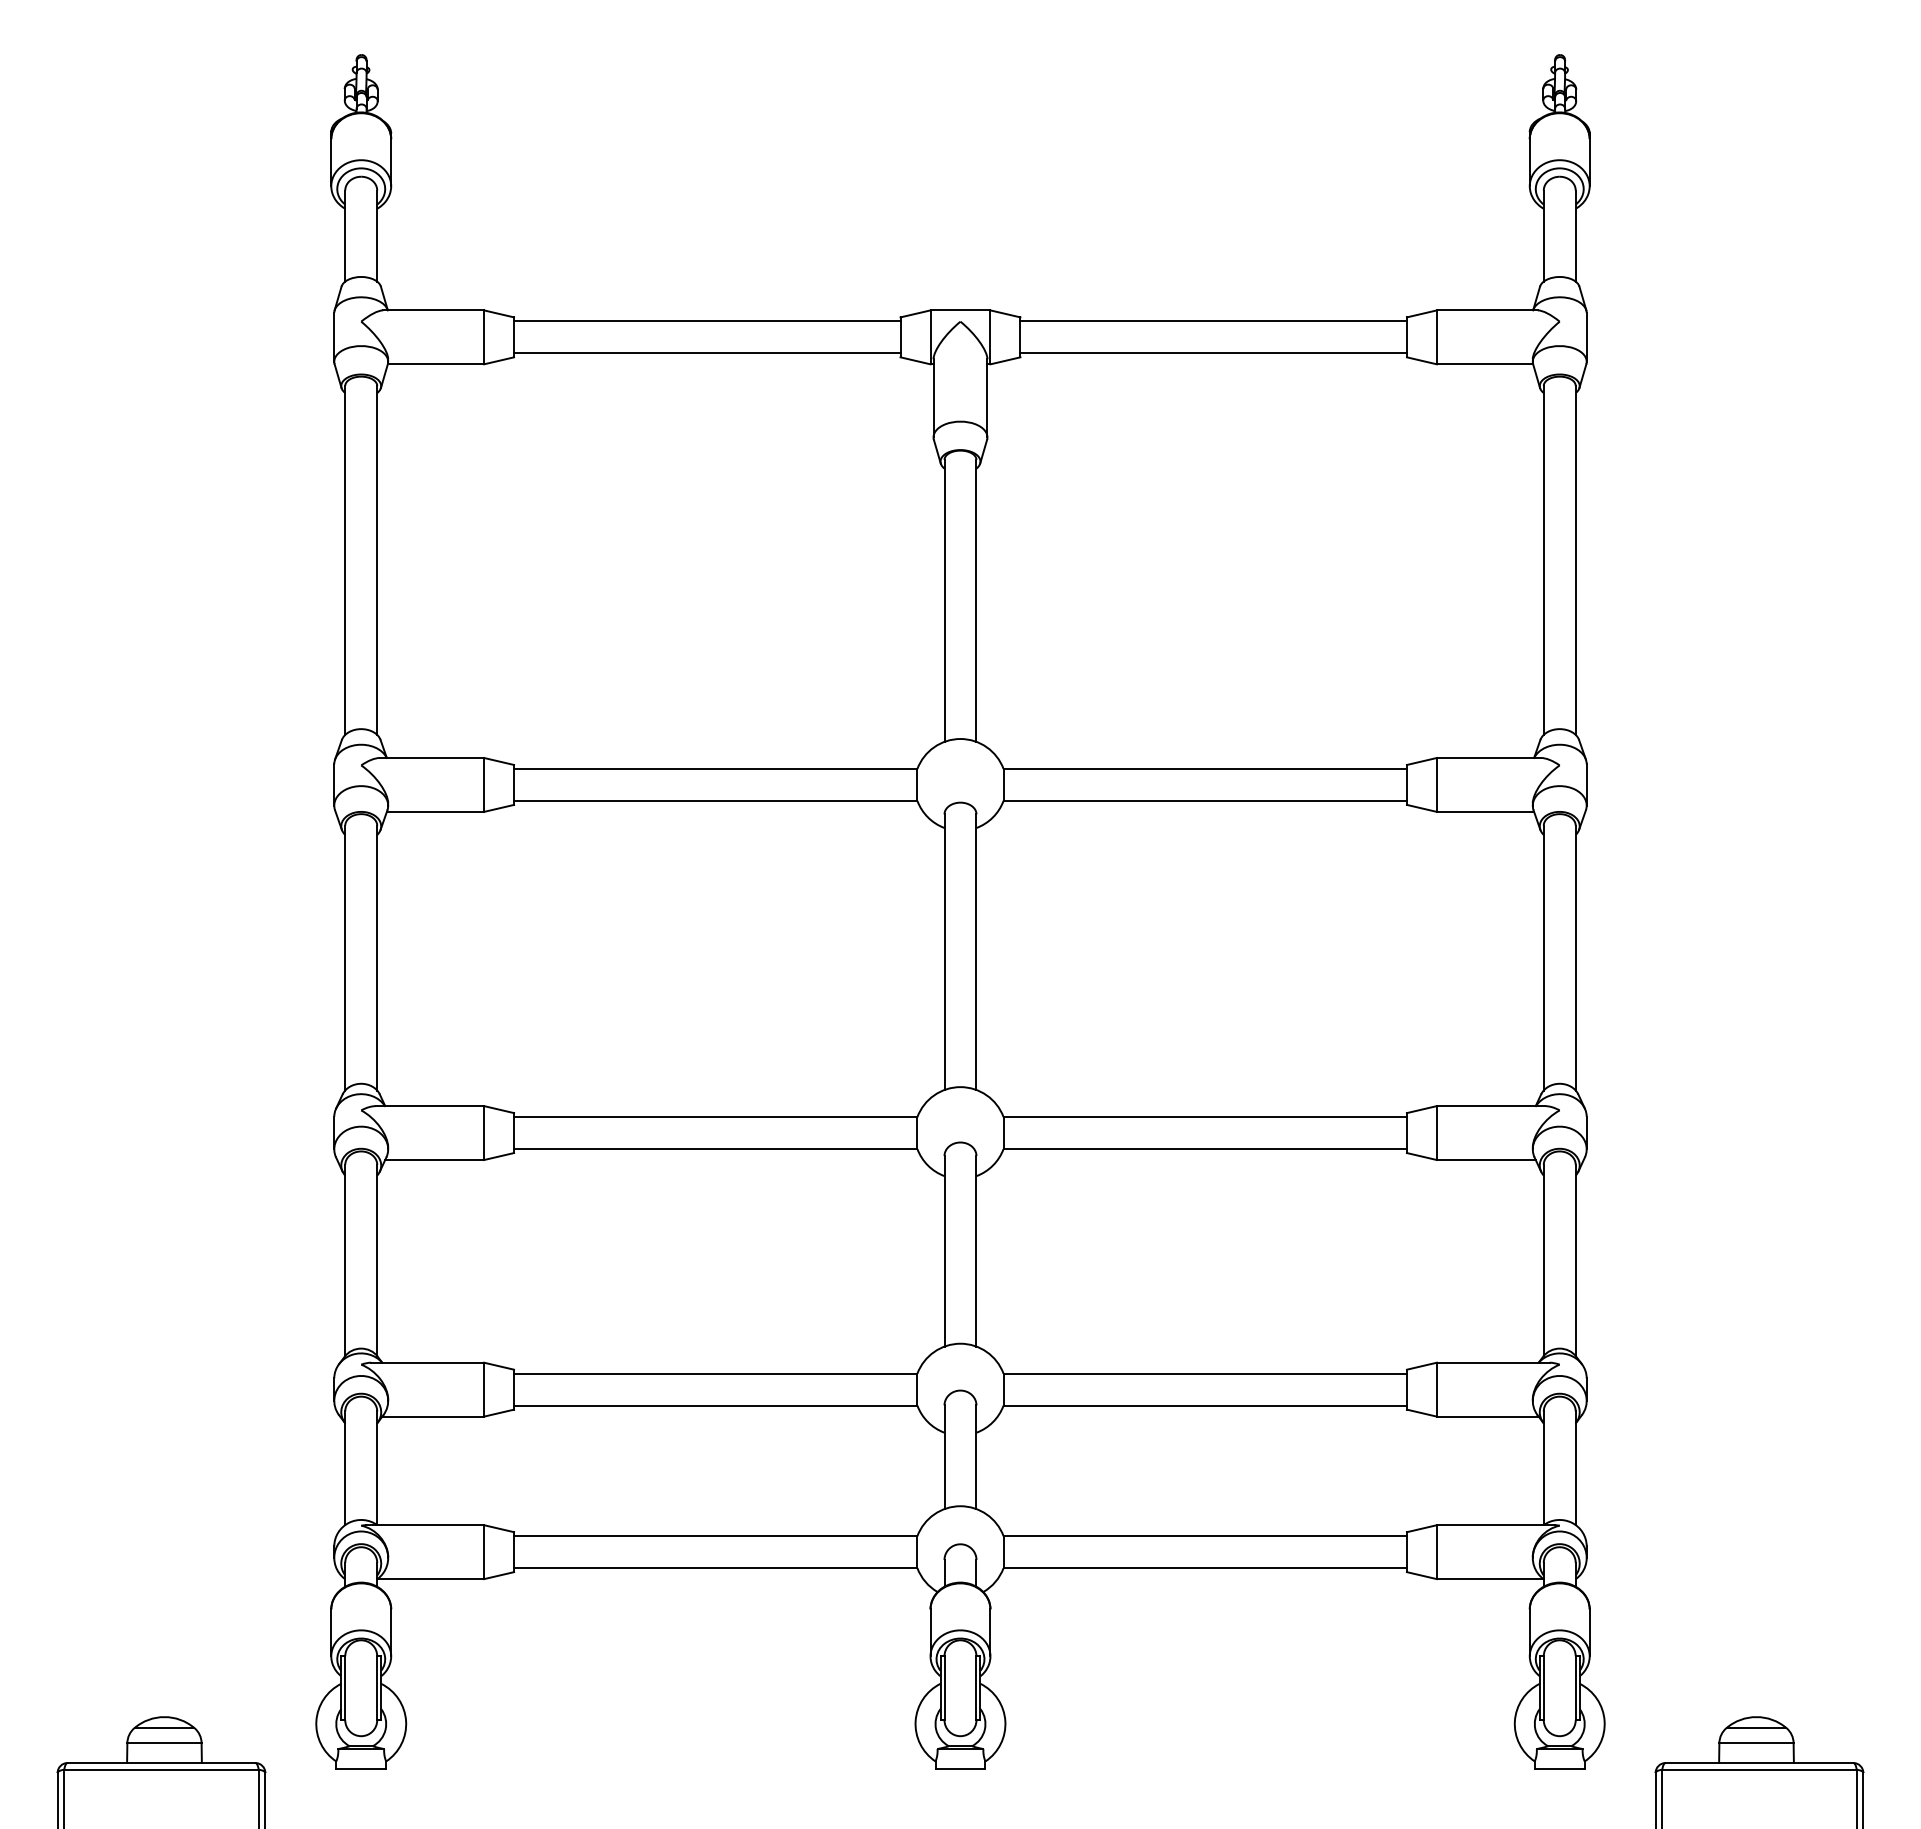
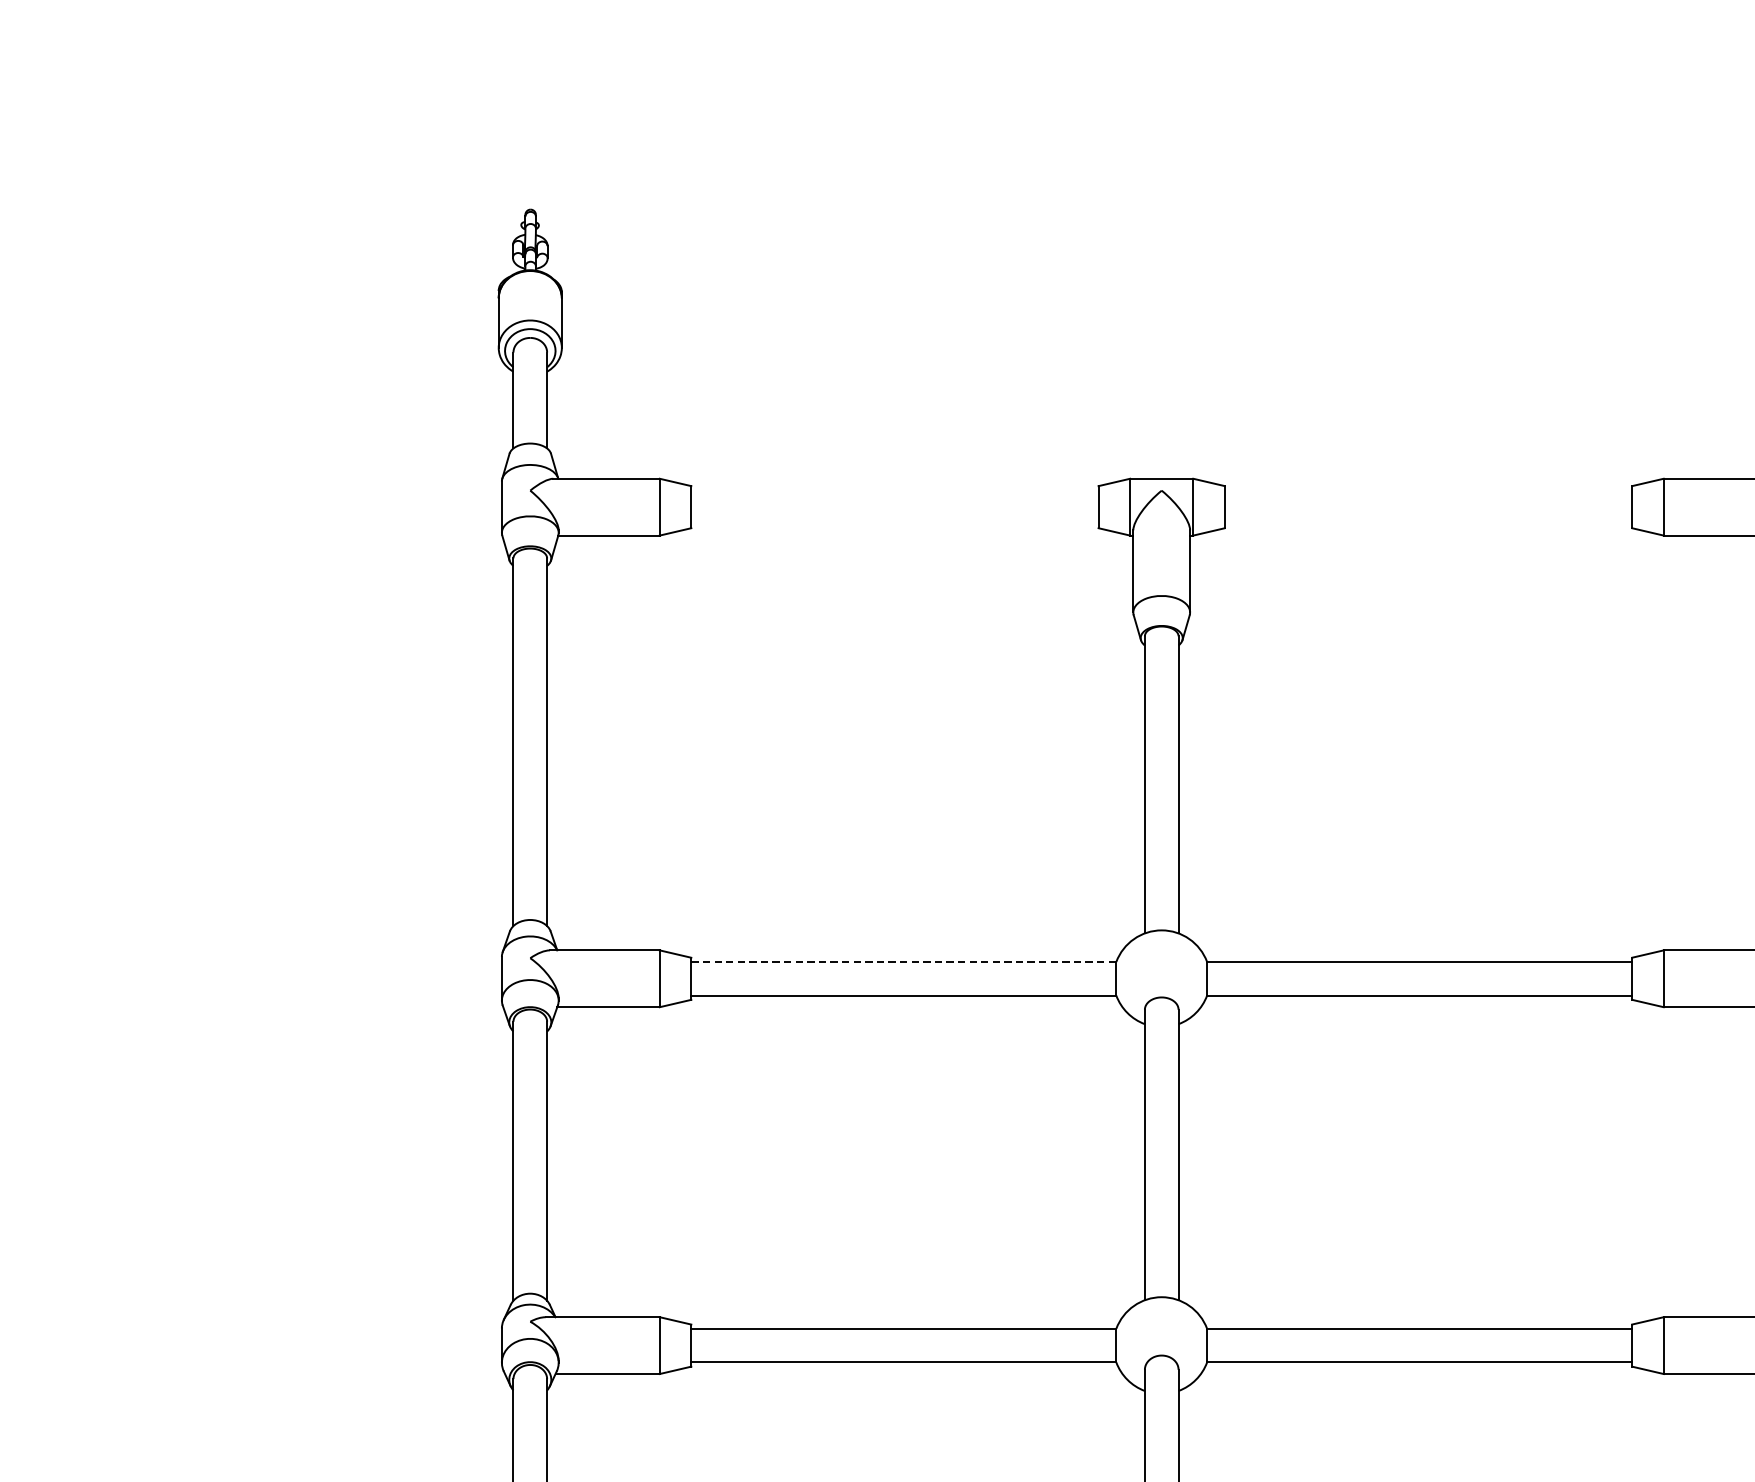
line: (707, 321) -> (895, 490), removed
line: (1213, 321) -> (1428, 490), removed
line: (707, 353) -> (895, 524), removed
line: (1213, 353) -> (1428, 524), removed
line: (715, 768) -> (903, 961), solid -> dashed

